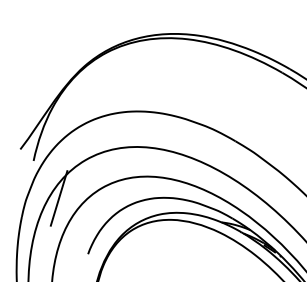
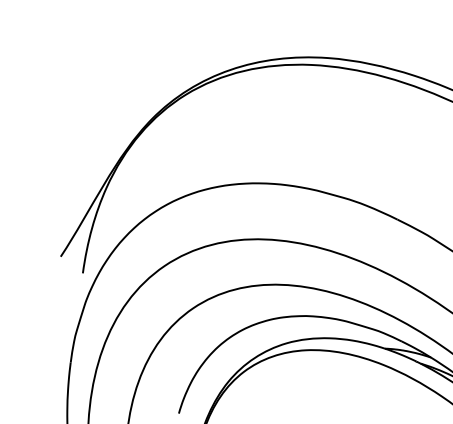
line: (58, 198) -> (126, 329), removed

